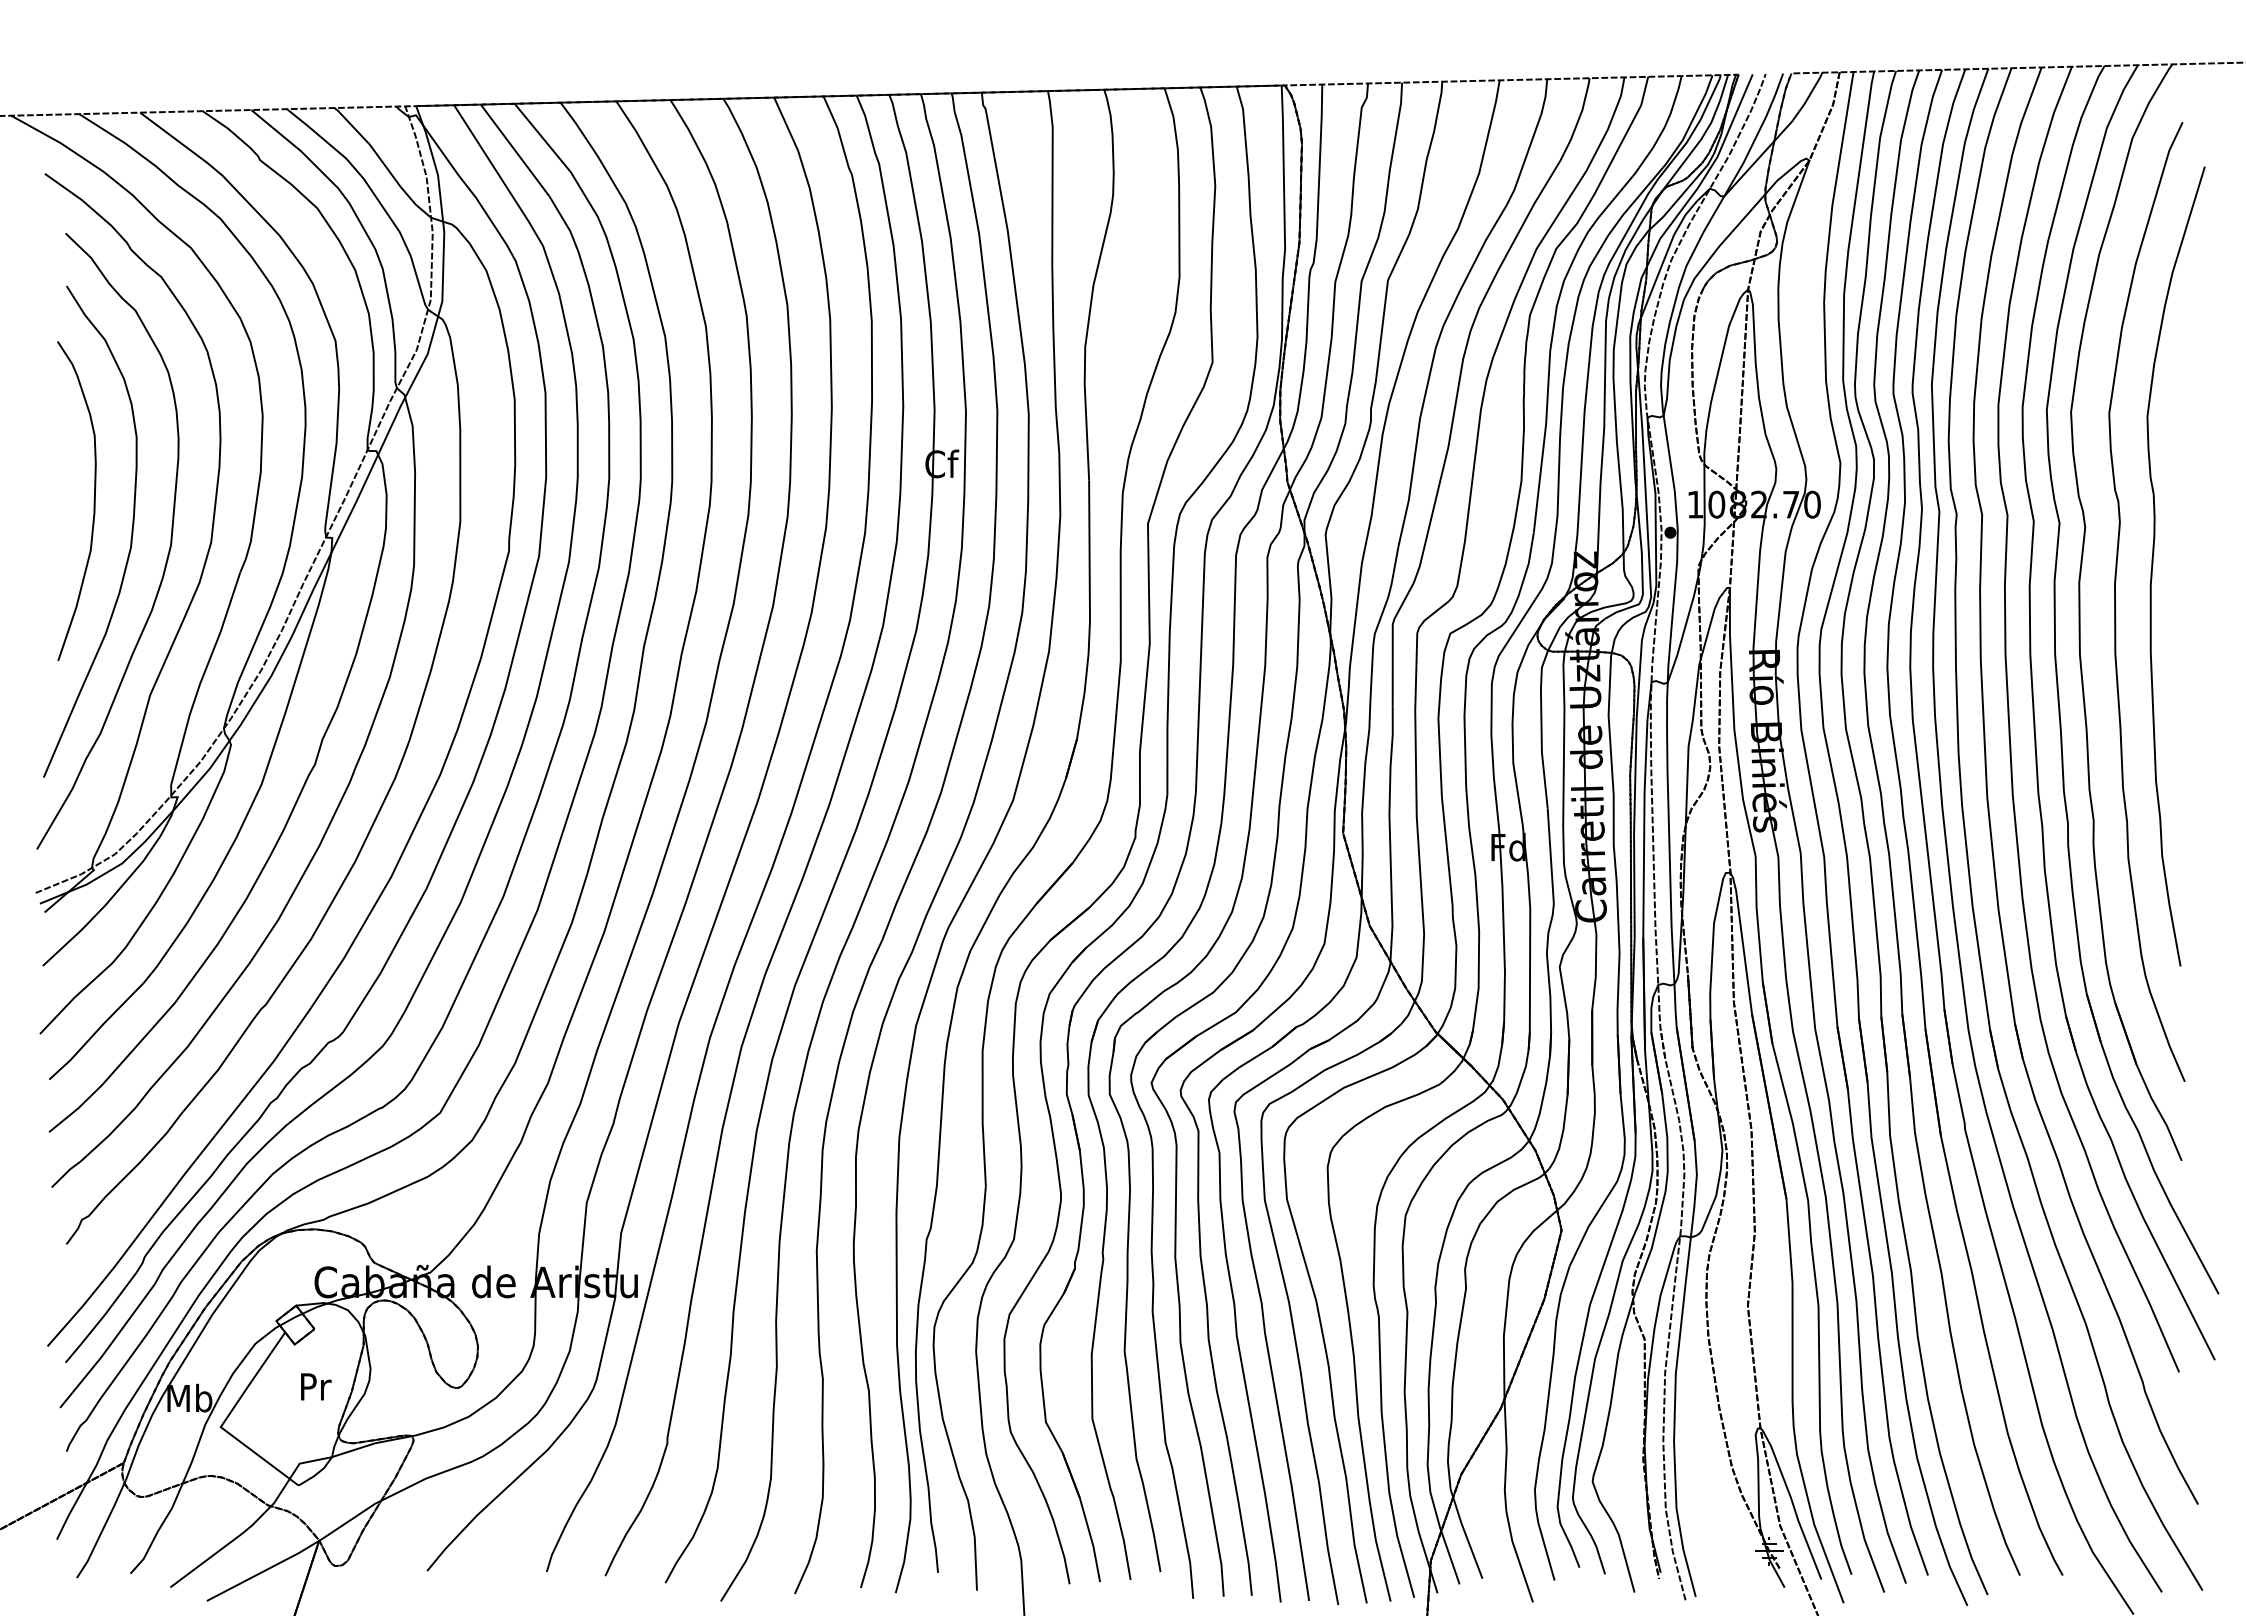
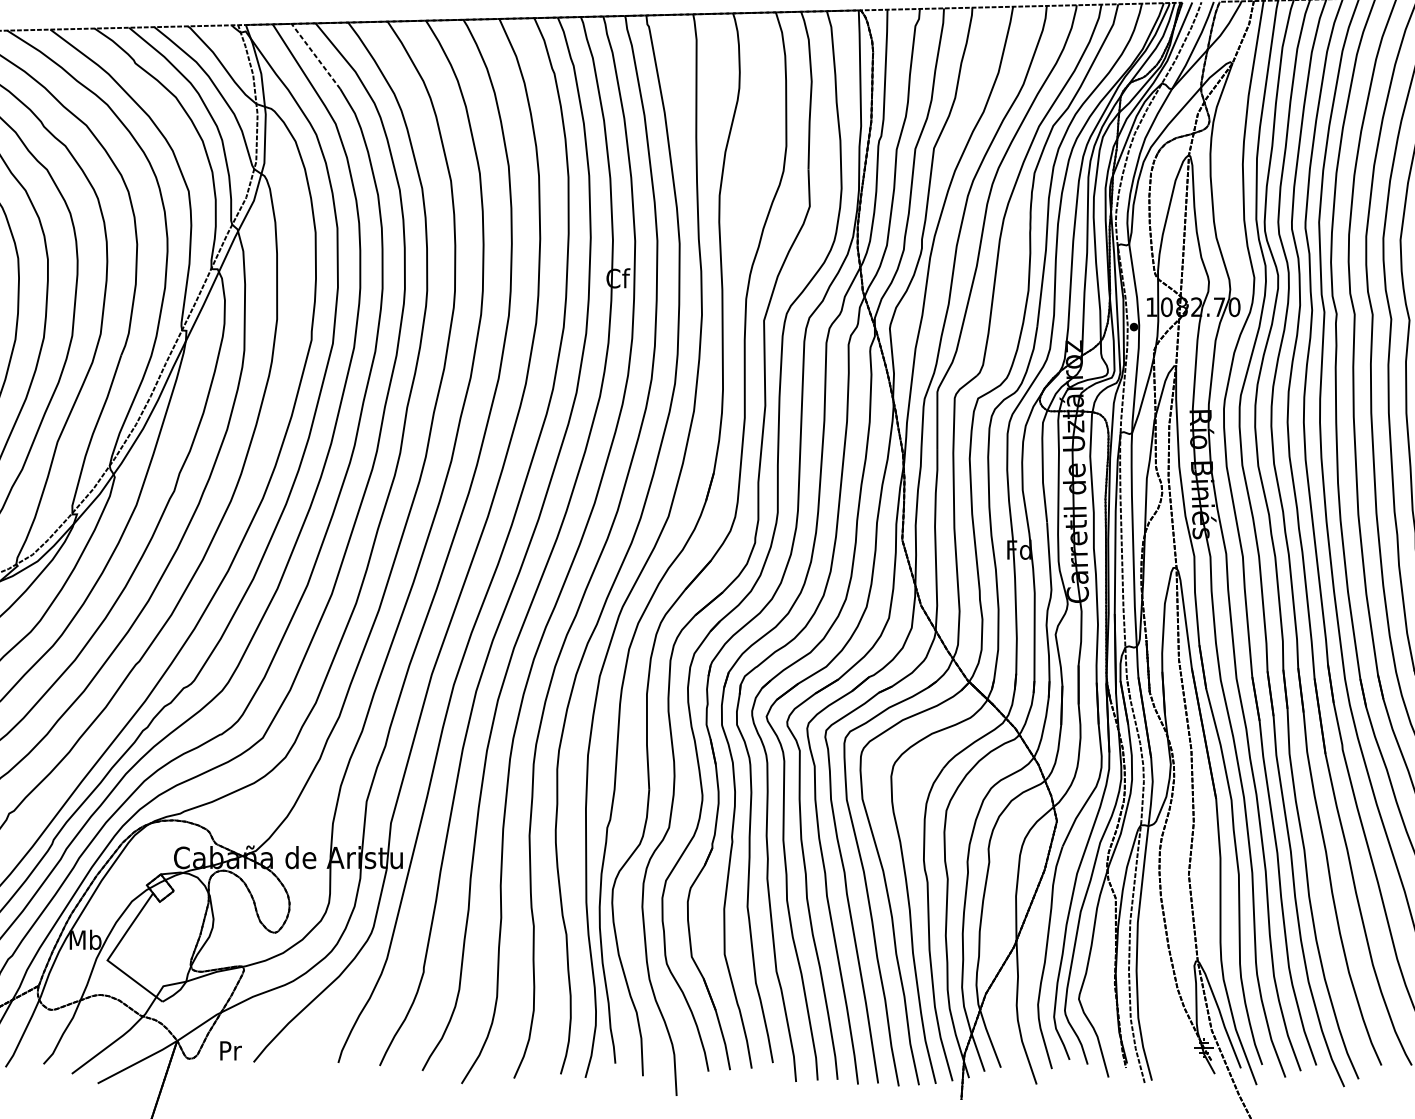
line: (514, 150) -> (315, 56), solid -> dashed
text: (316, 1386) -> (231, 1050), moved

